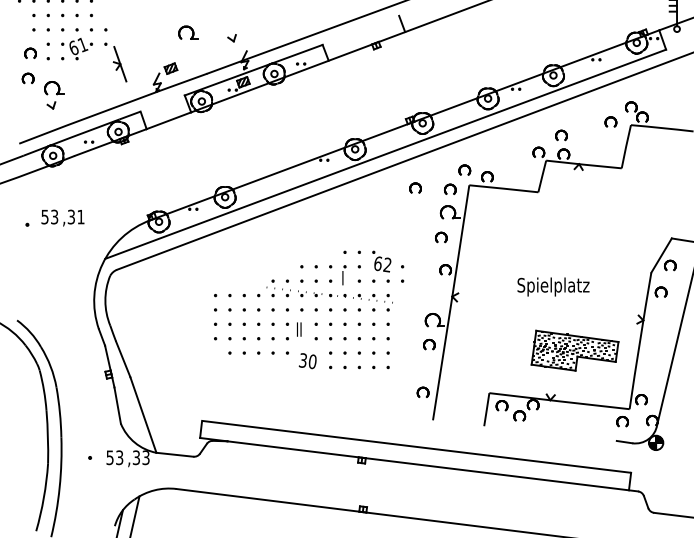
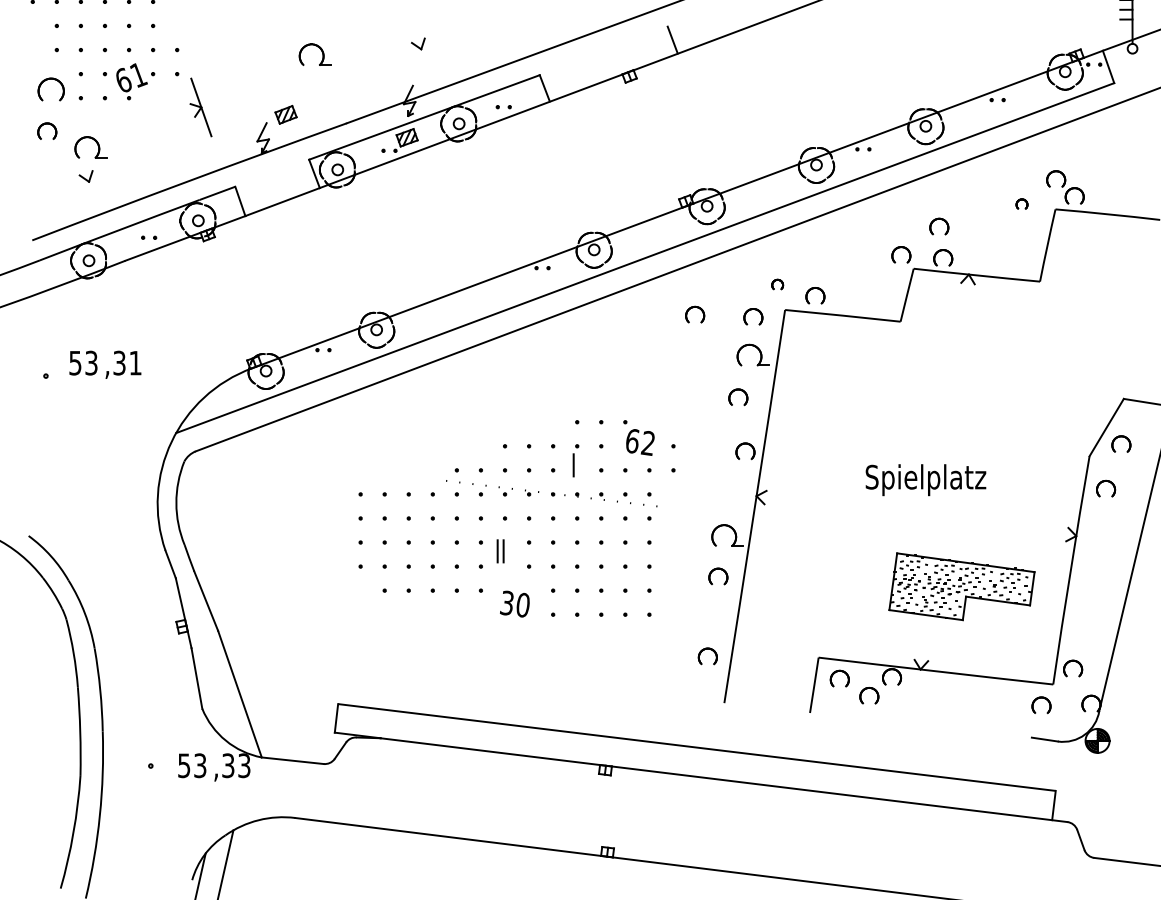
part: (231, 38) -> (417, 44), moved
part: (30, 52) -> (51, 87), size x1.4
part: (610, 121) -> (1021, 203), size x0.6
part: (464, 169) -> (777, 283), size x0.6

